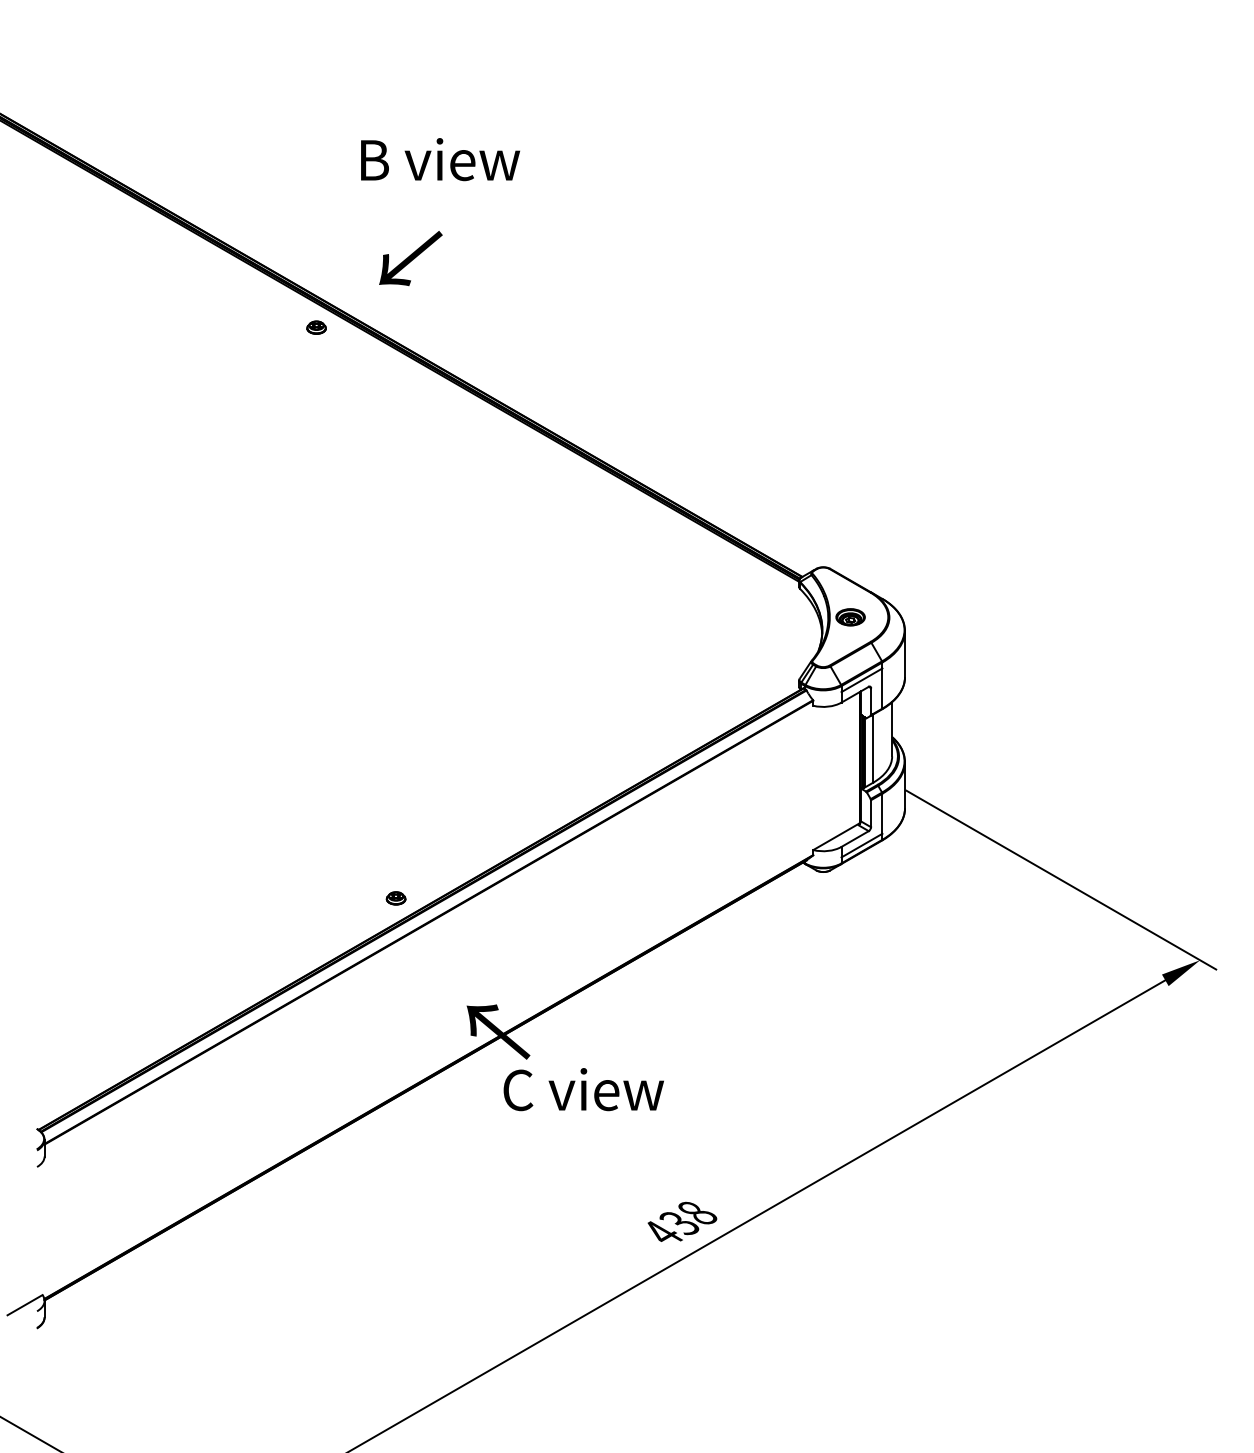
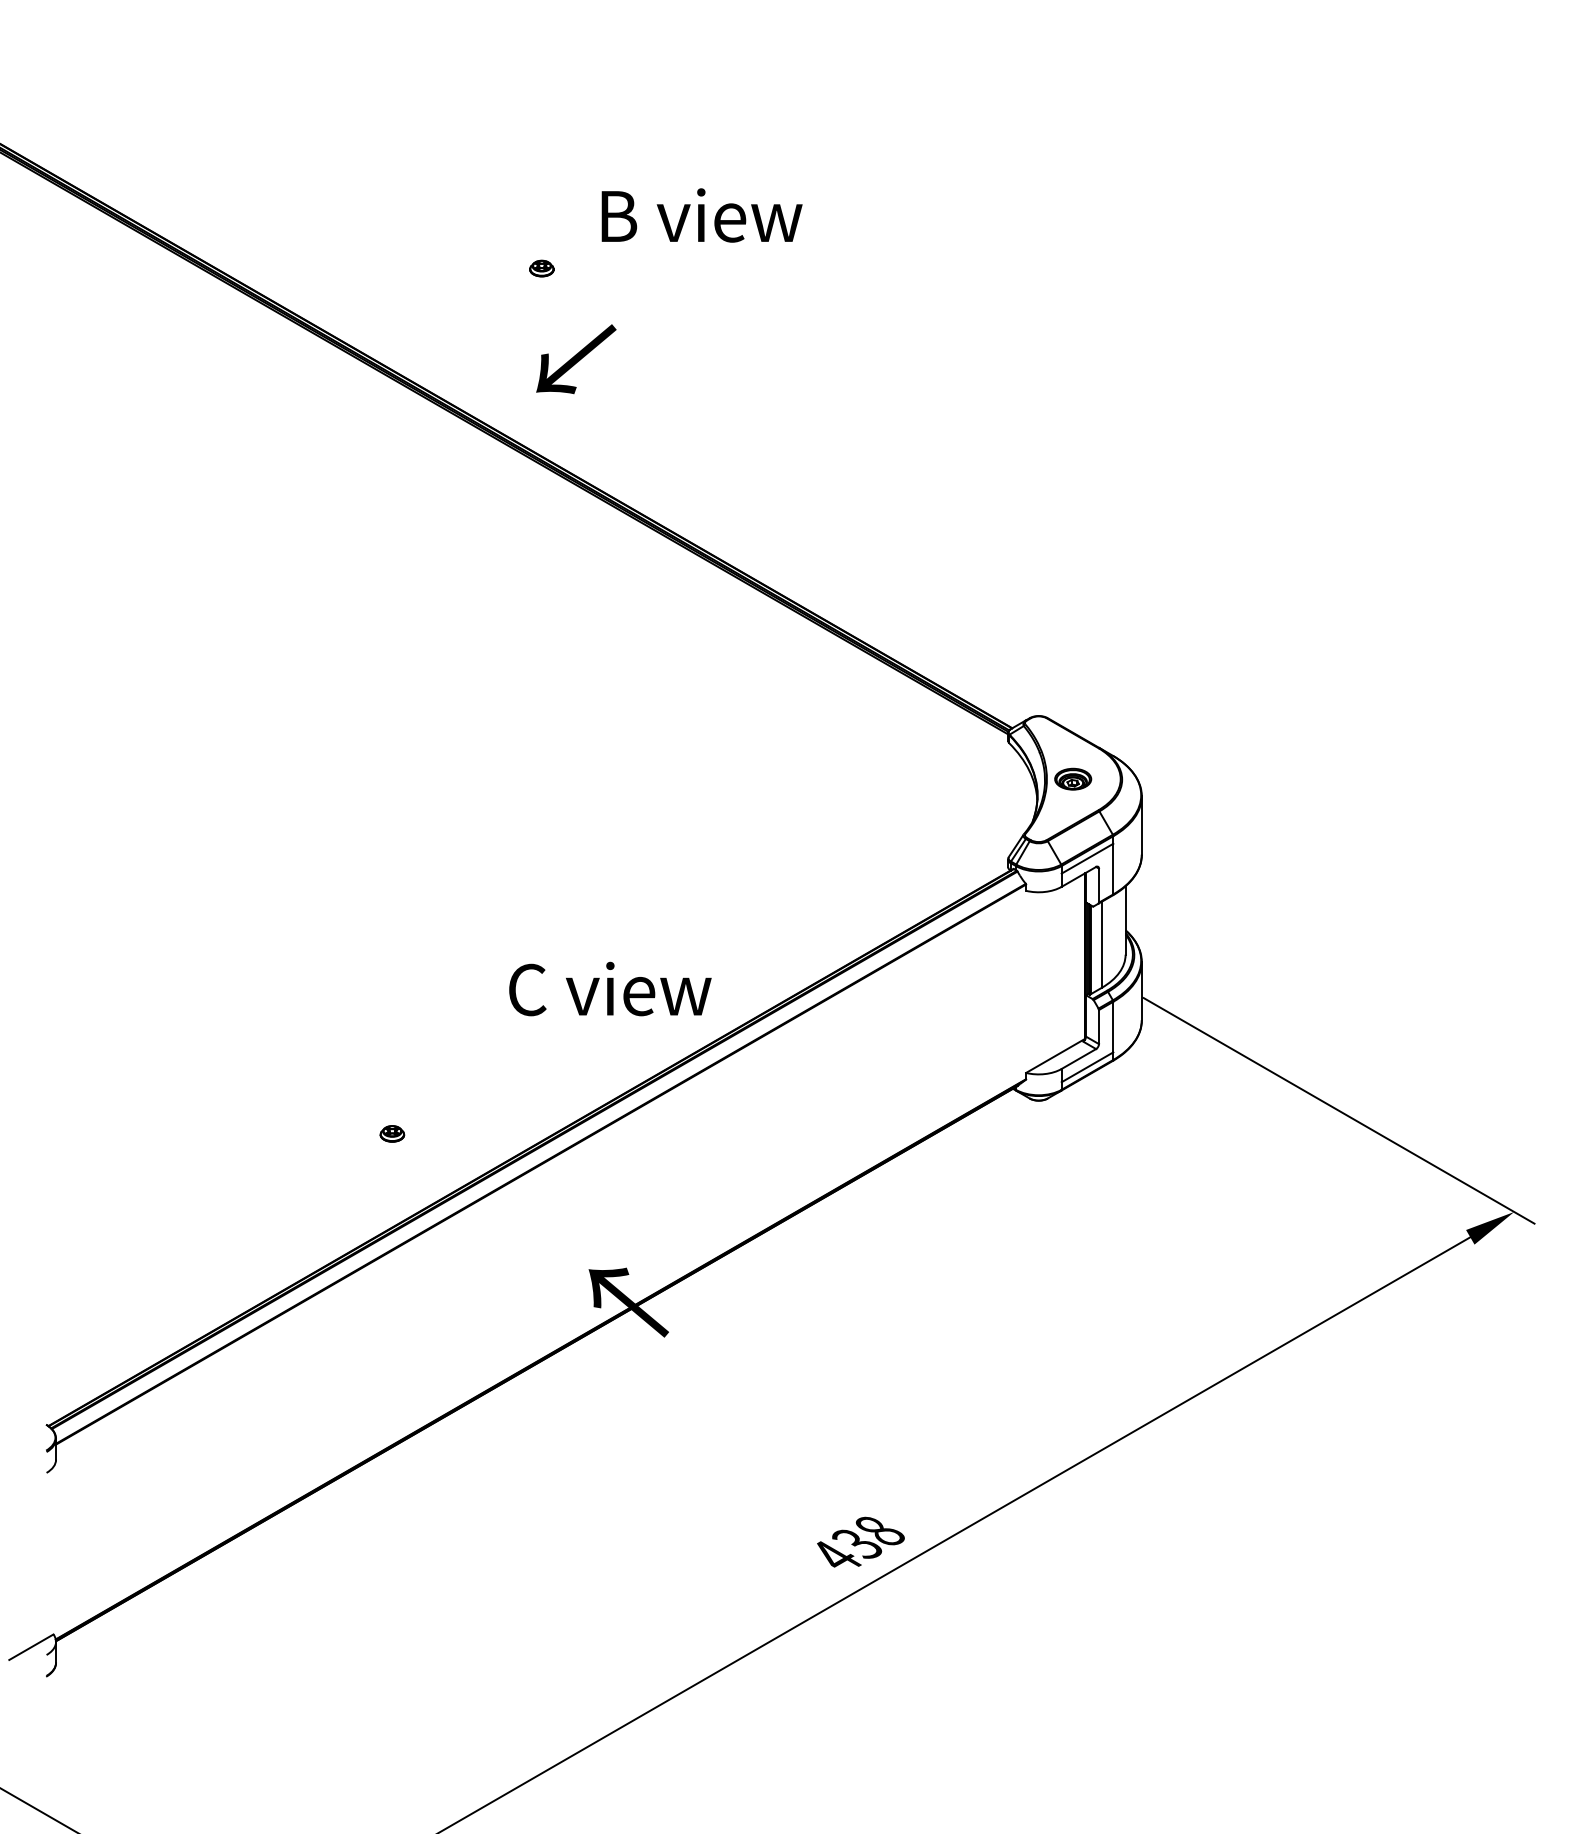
text: (440, 159) -> (702, 215), moved
text: (410, 258) -> (575, 359), moved
part: (316, 327) -> (541, 268), moved
part: (395, 898) -> (391, 1134), moved
text: (583, 1089) -> (609, 988), moved

